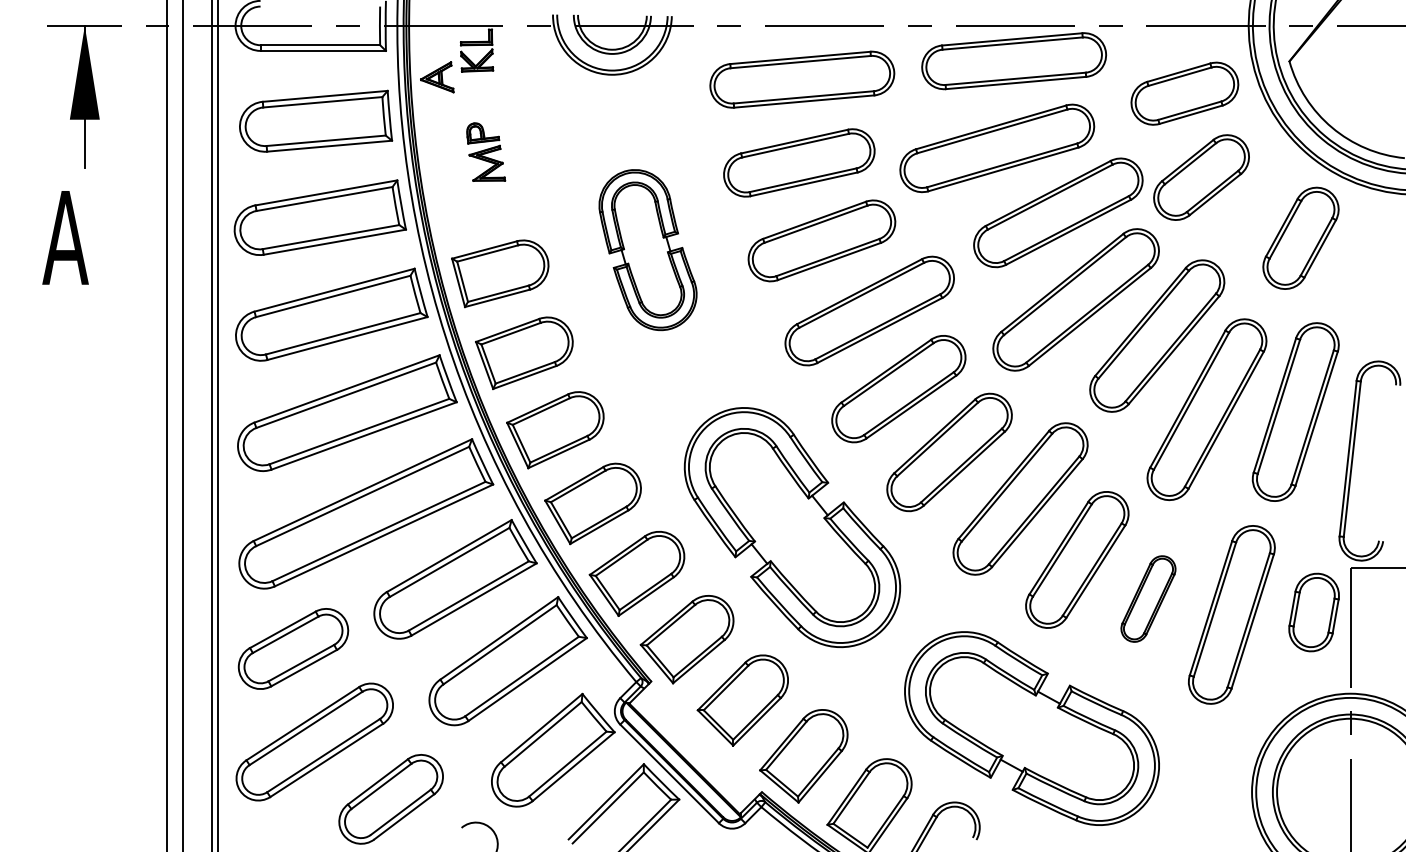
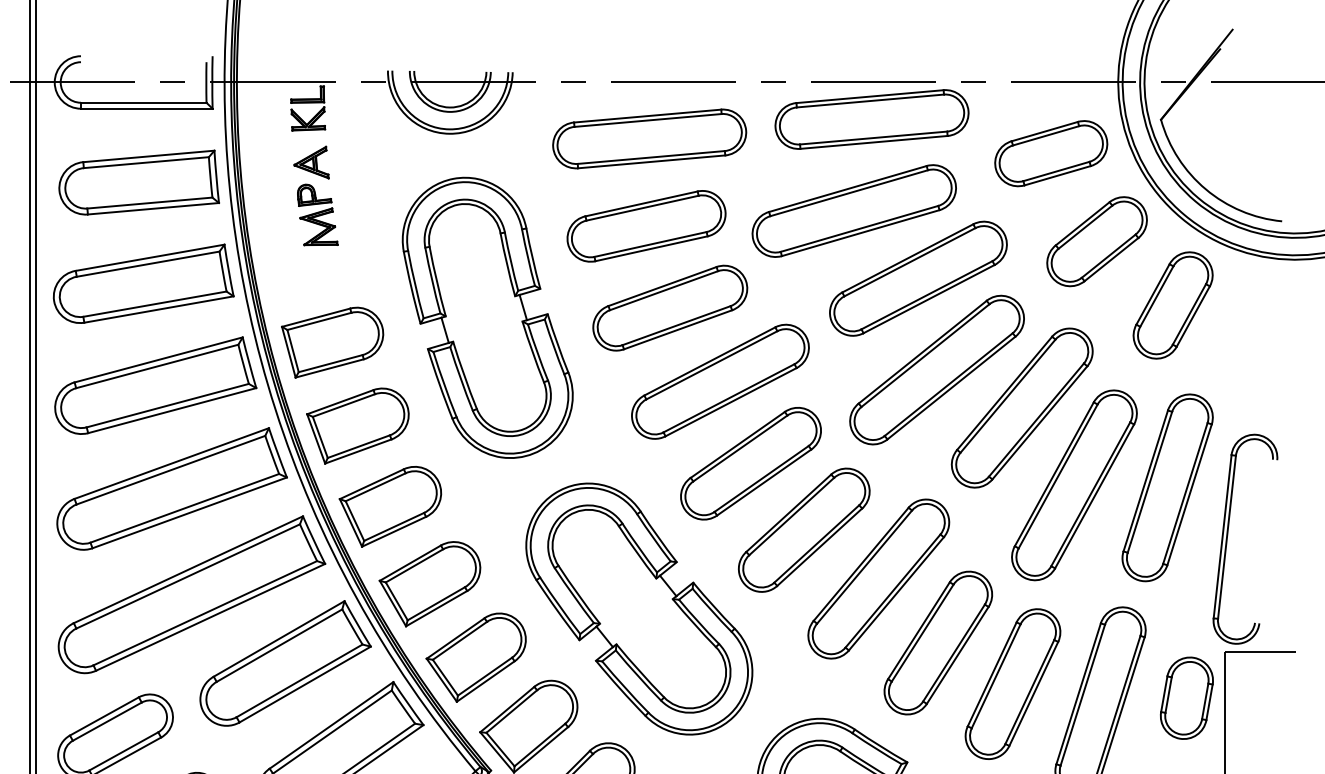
part: (437, 77) -> (311, 162), moved
part: (1201, 177) -> (1097, 241), moved
part: (647, 249) -> (487, 317), size x1.67
part: (1148, 598) -> (1013, 683), size x1.67

